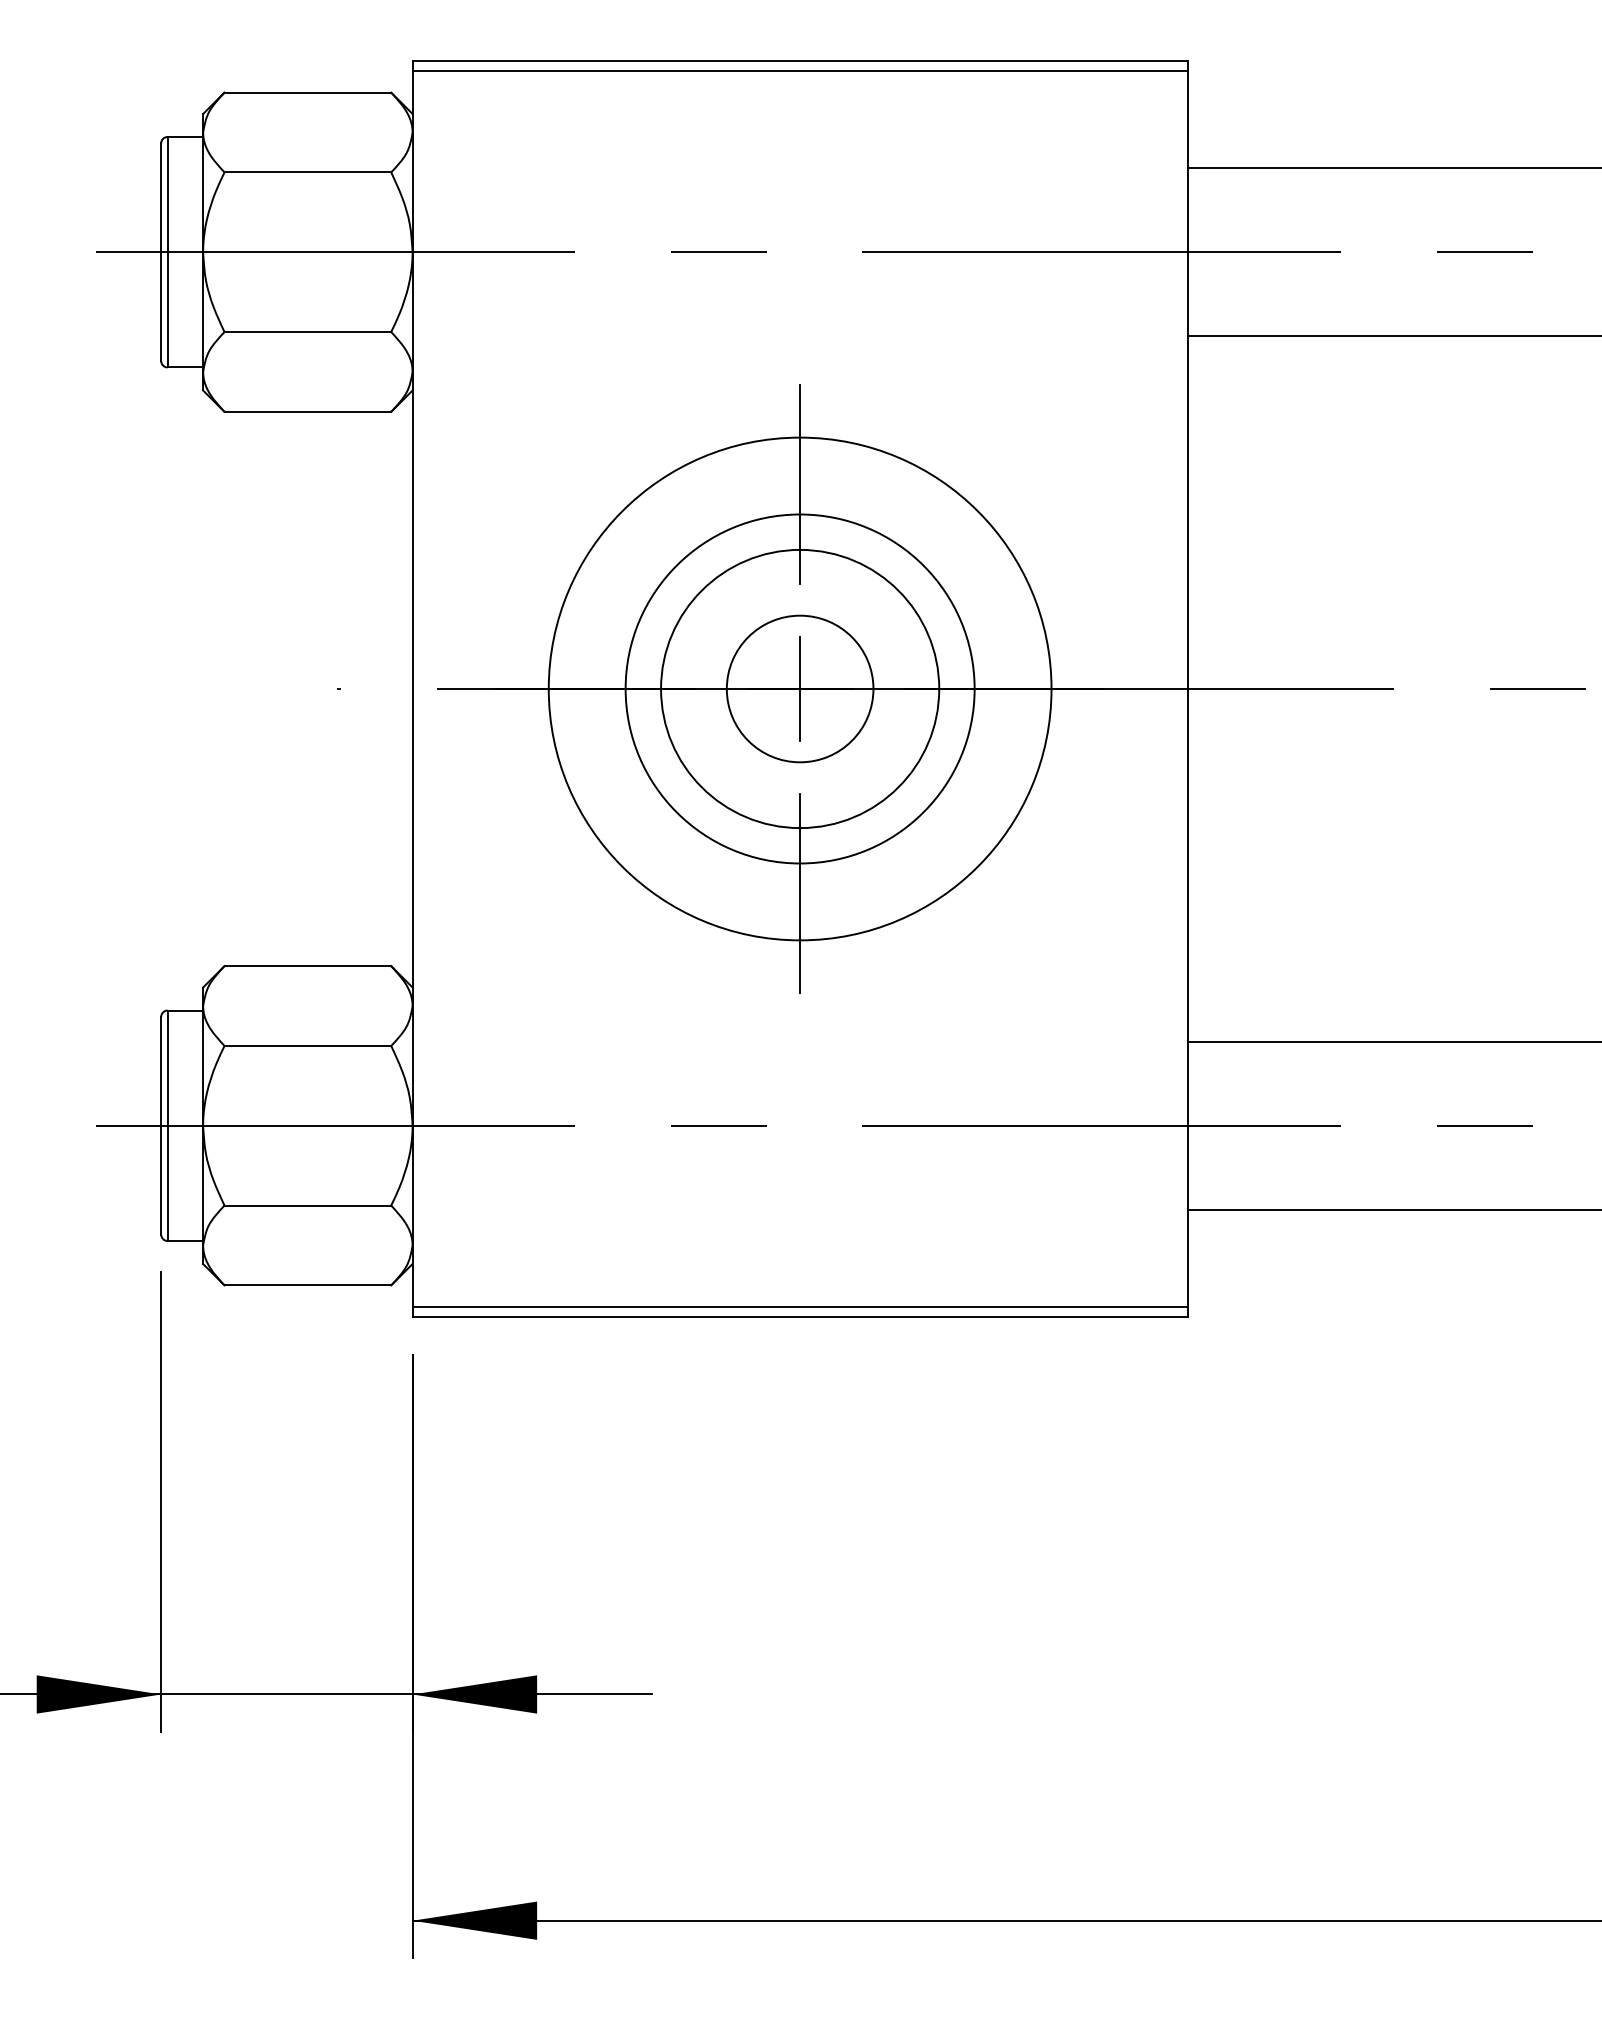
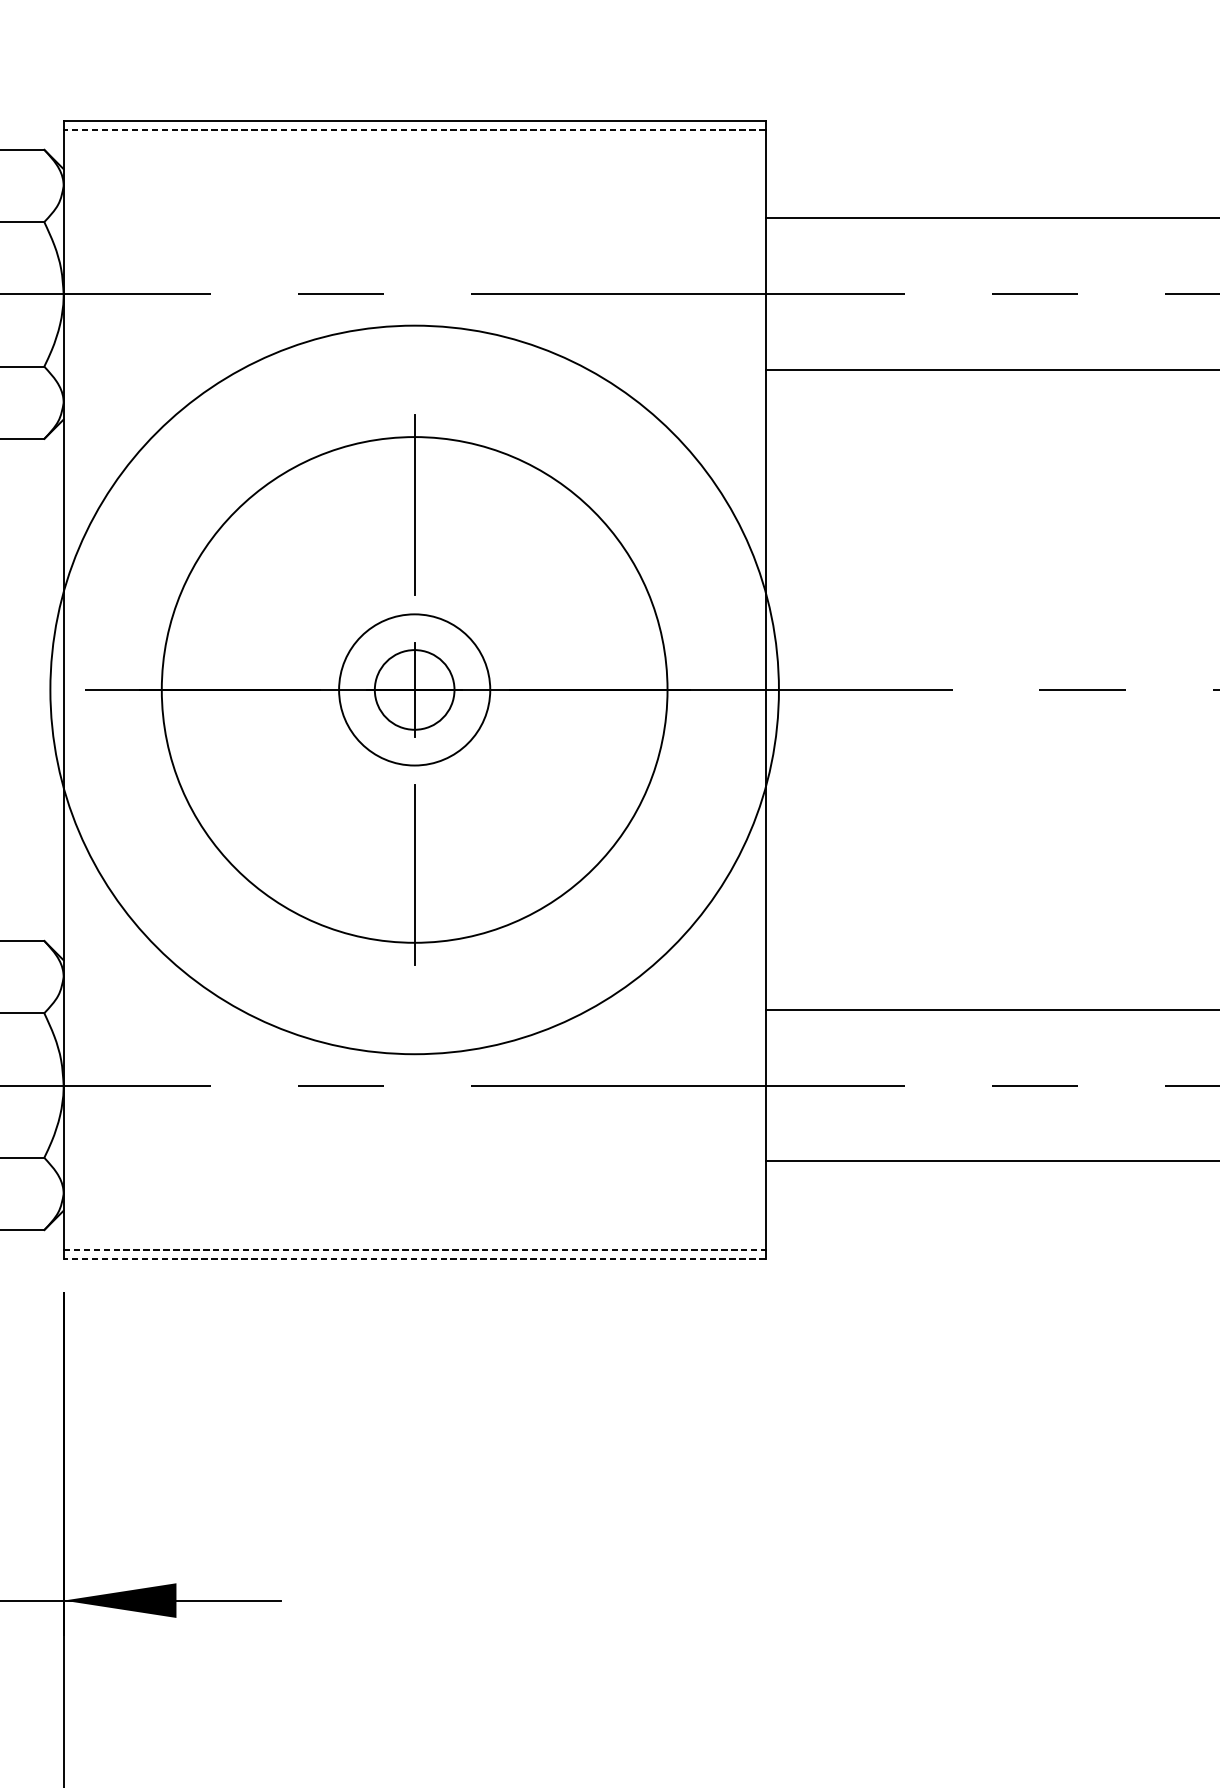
line: (800, 71) -> (414, 130), solid -> dashed
circle: (799, 688) -> (414, 689), size x0.6
circle: (799, 688) -> (414, 689), size x1.6
circle: (799, 688) -> (414, 689), size x1.6
circle: (800, 688) -> (414, 689), size x0.6
line: (800, 1306) -> (414, 1249), solid -> dashed
line: (800, 1317) -> (414, 1259), solid -> dashed

